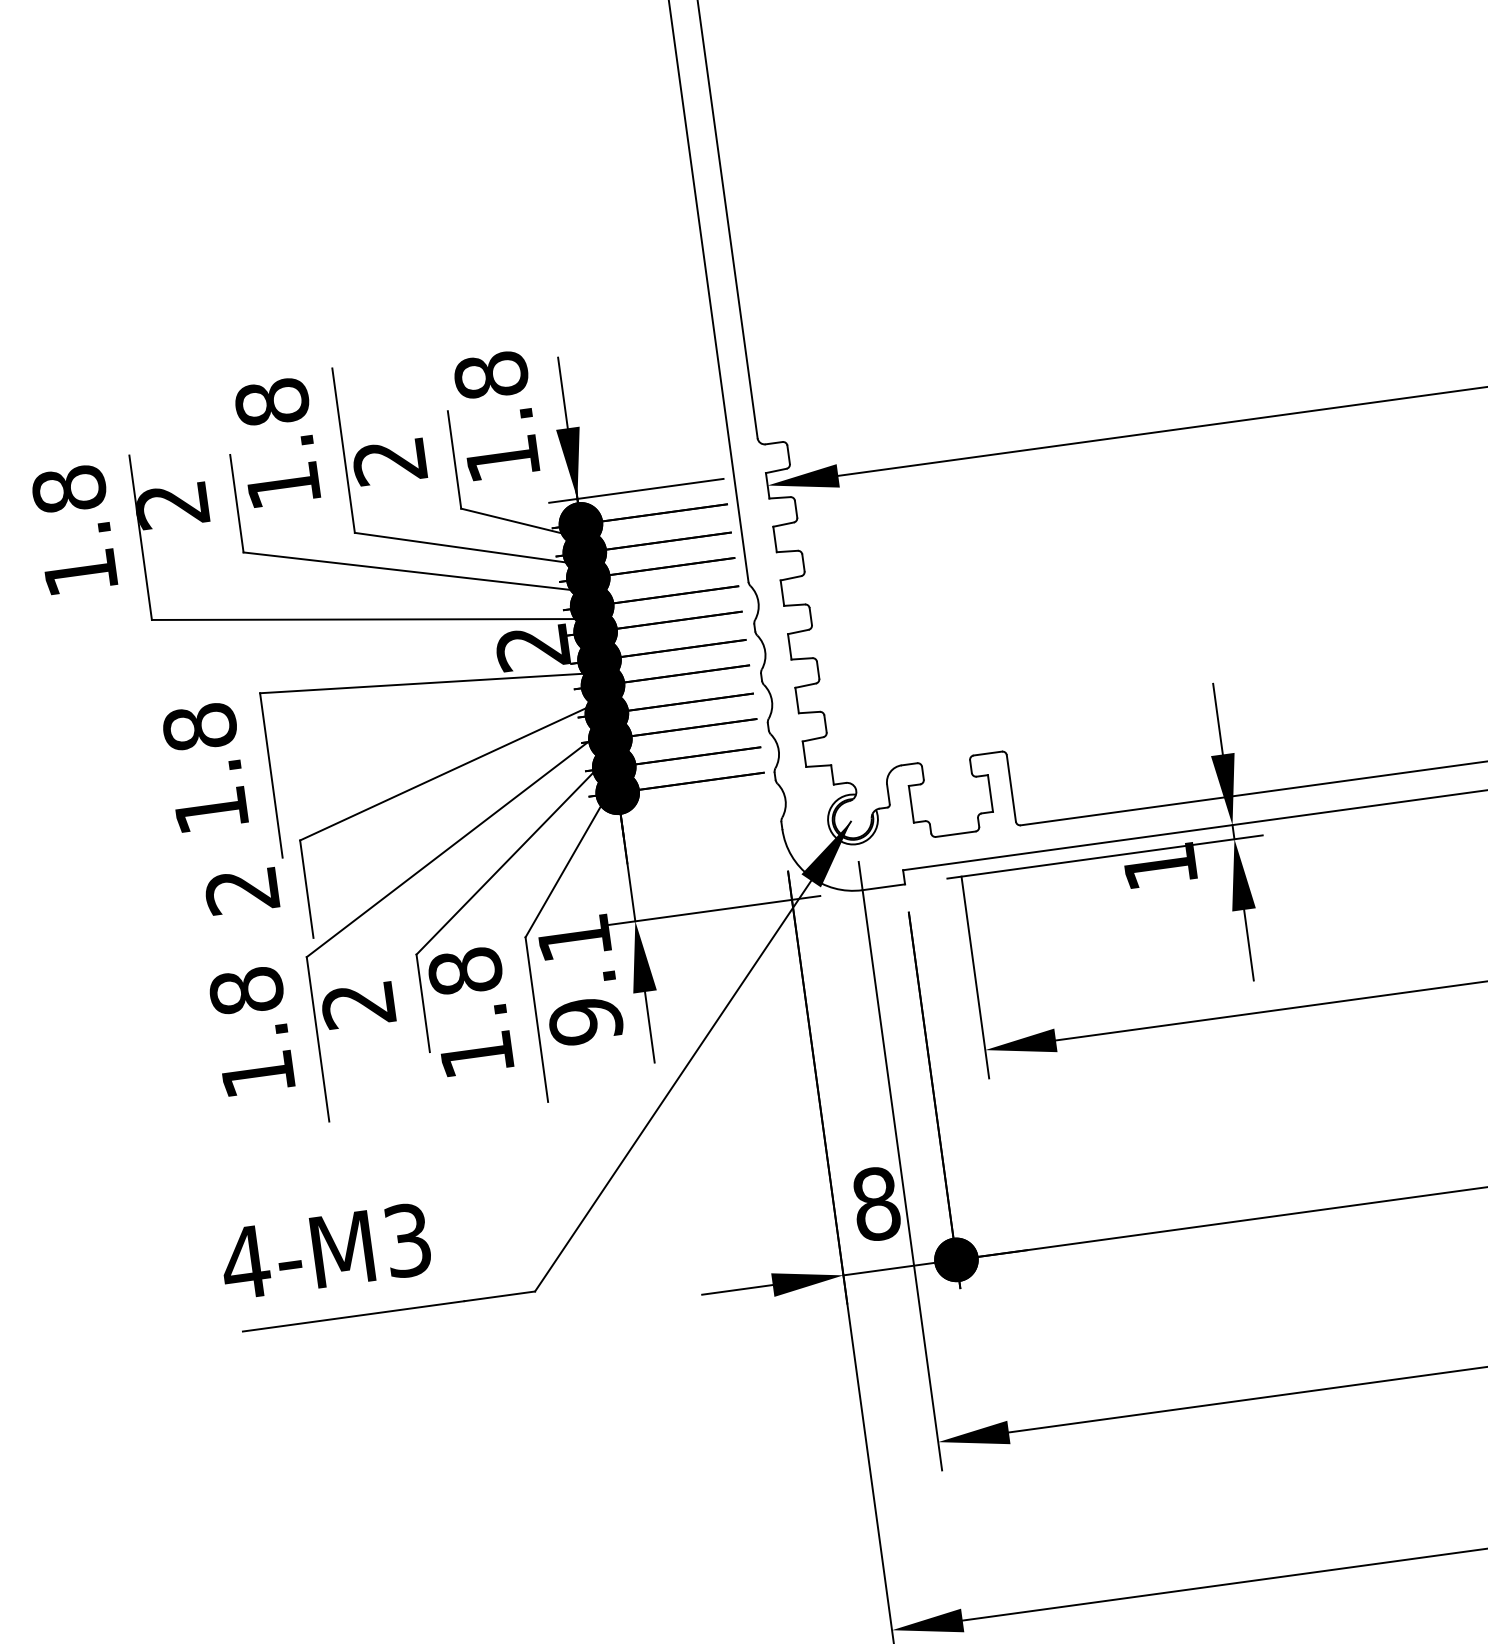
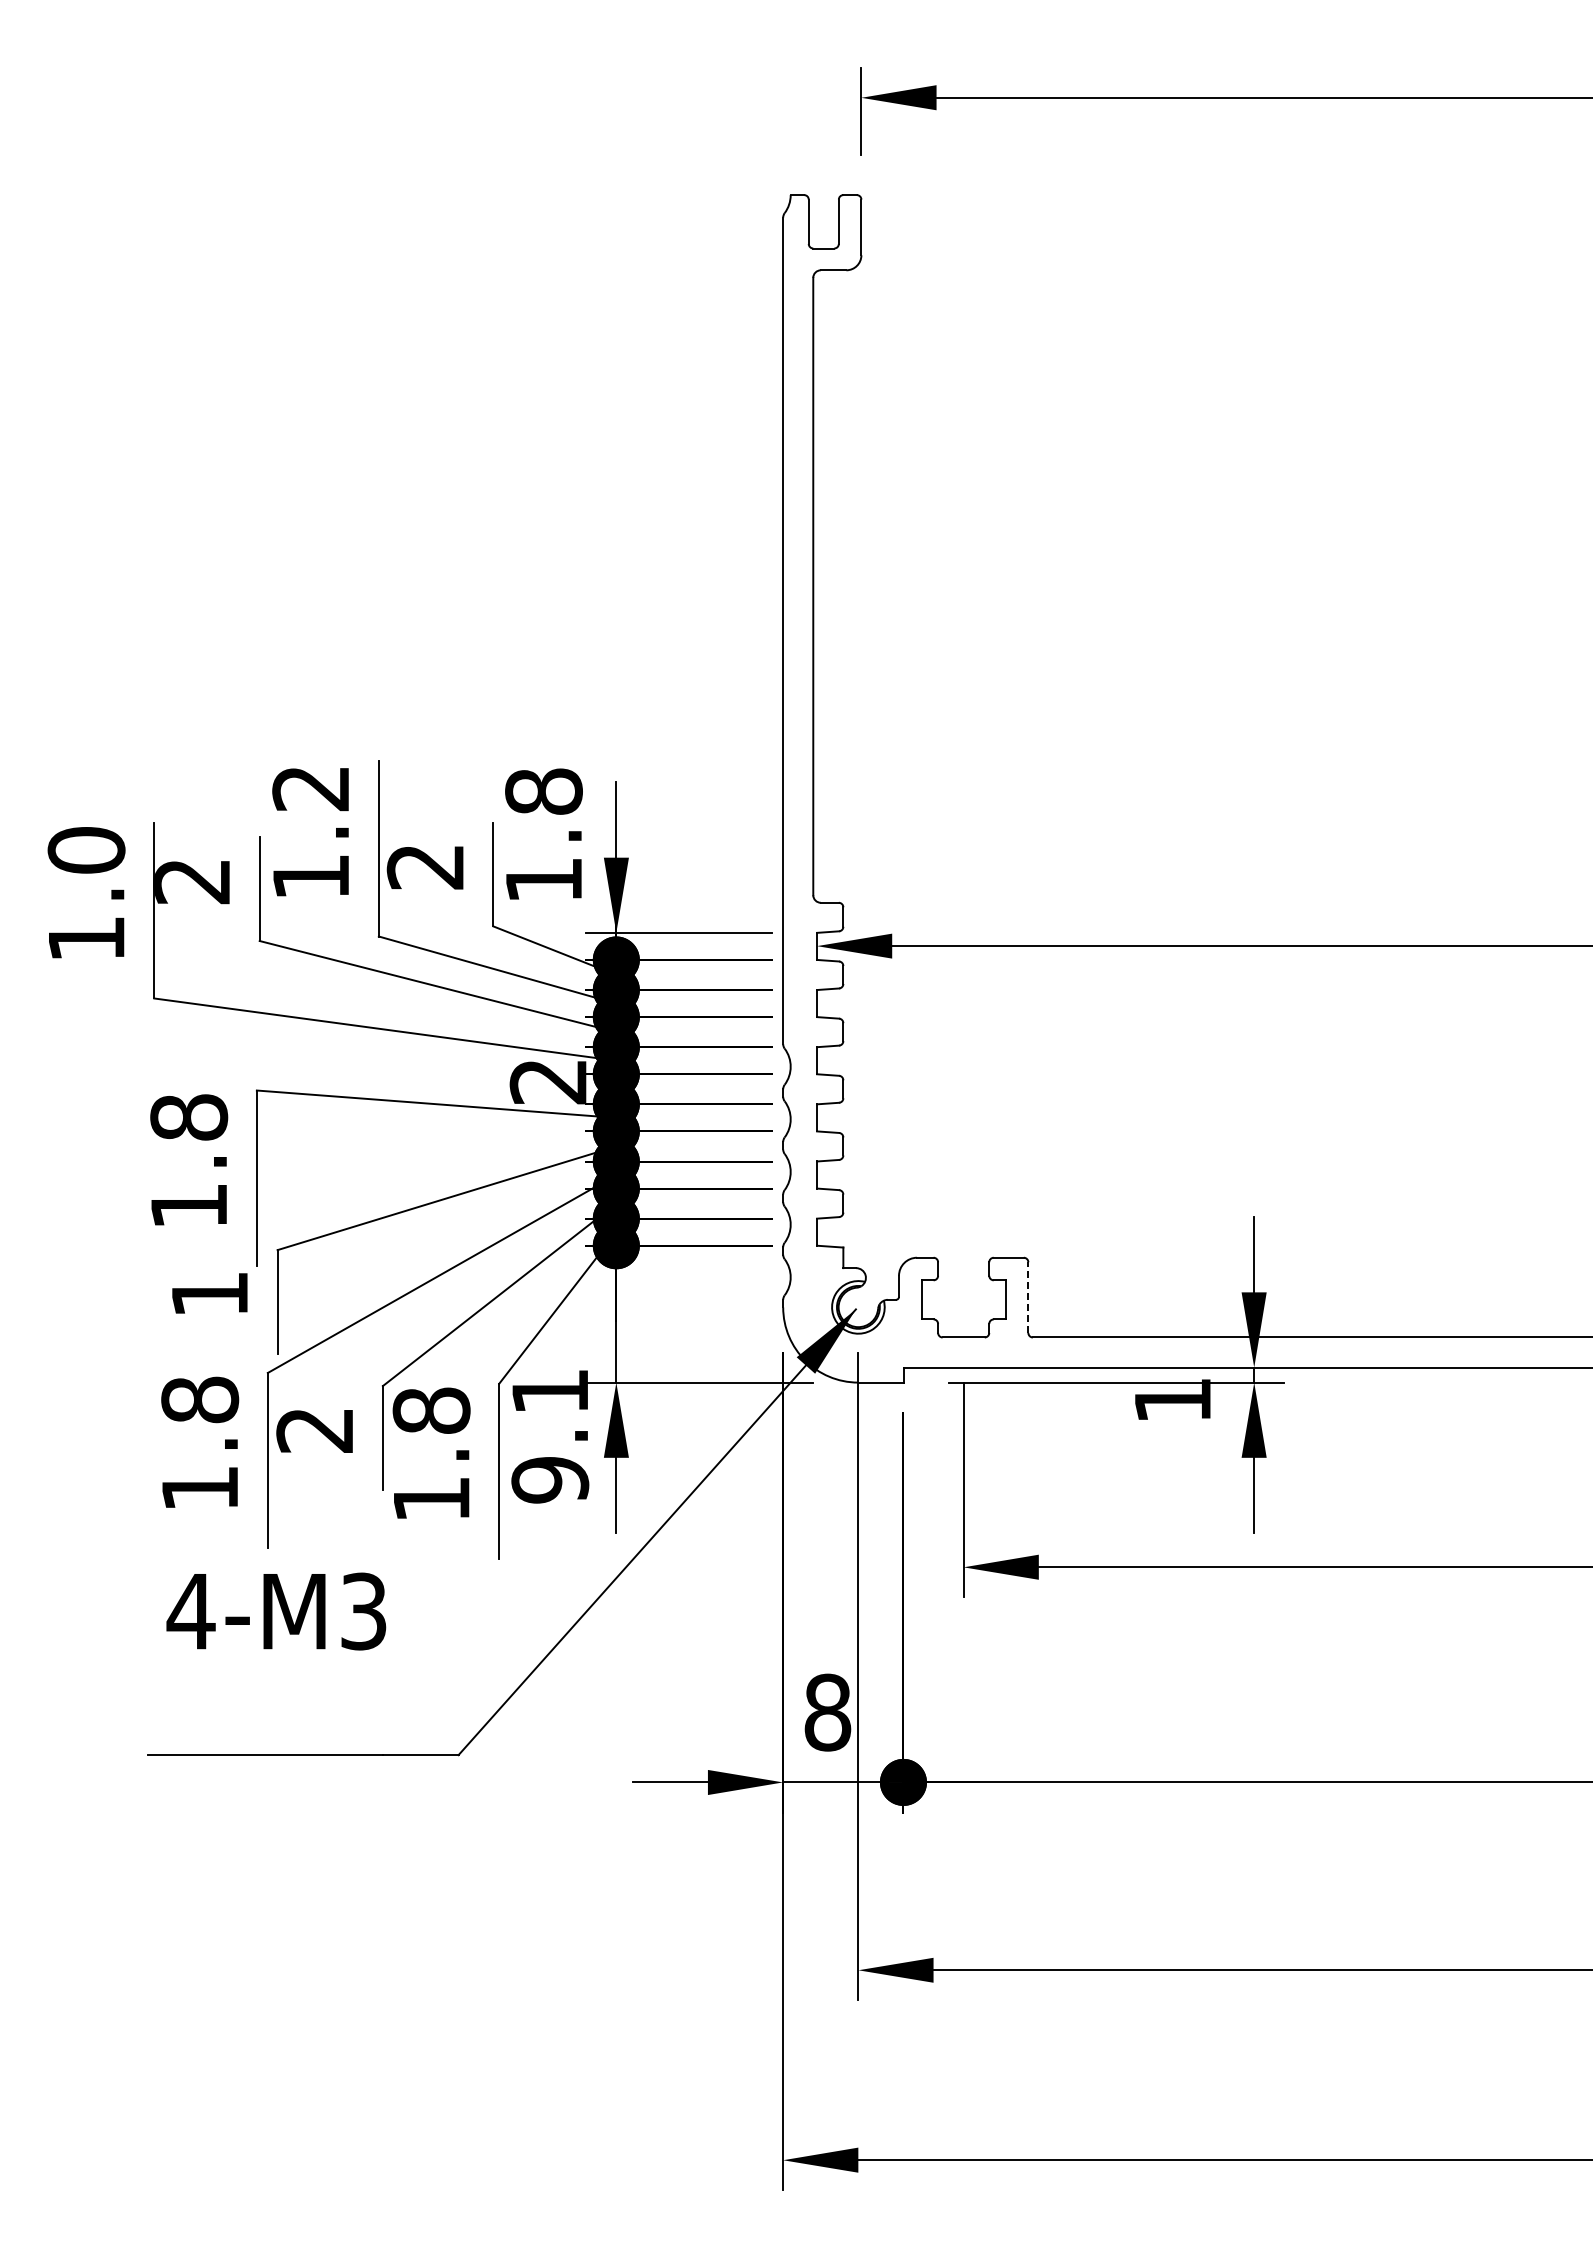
text: (272, 402) -> (311, 788), 1.8 -> 1.2
text: (69, 489) -> (86, 850), 1.8 -> 1.0
line: (1011, 788) -> (1028, 1297), solid -> dashed
text: (241, 890) -> (209, 1294), 2 -> 1
text: (325, 1251) -> (276, 1611), moved

